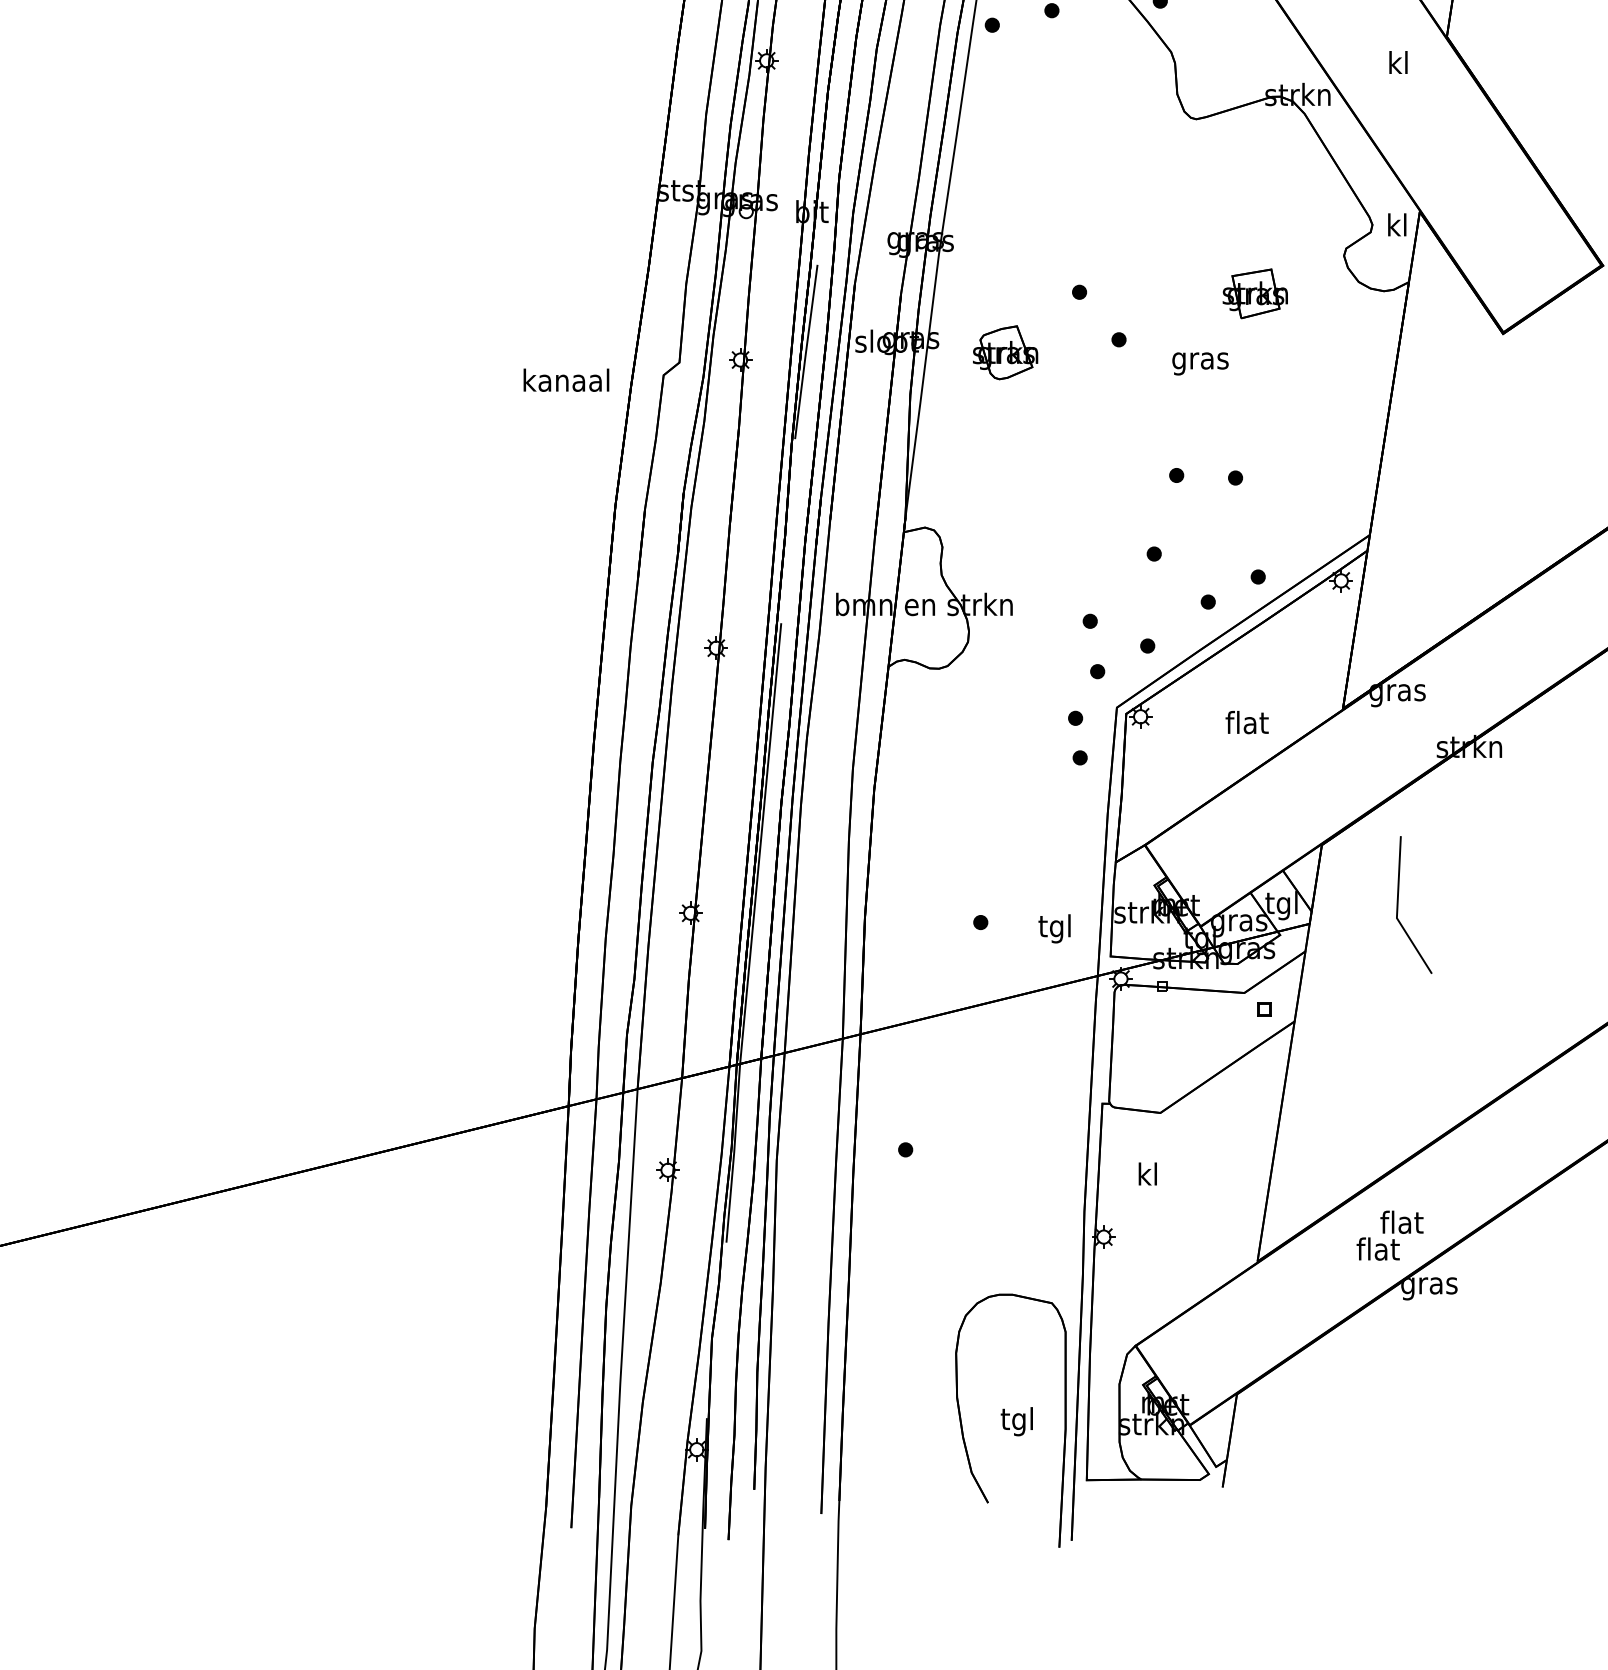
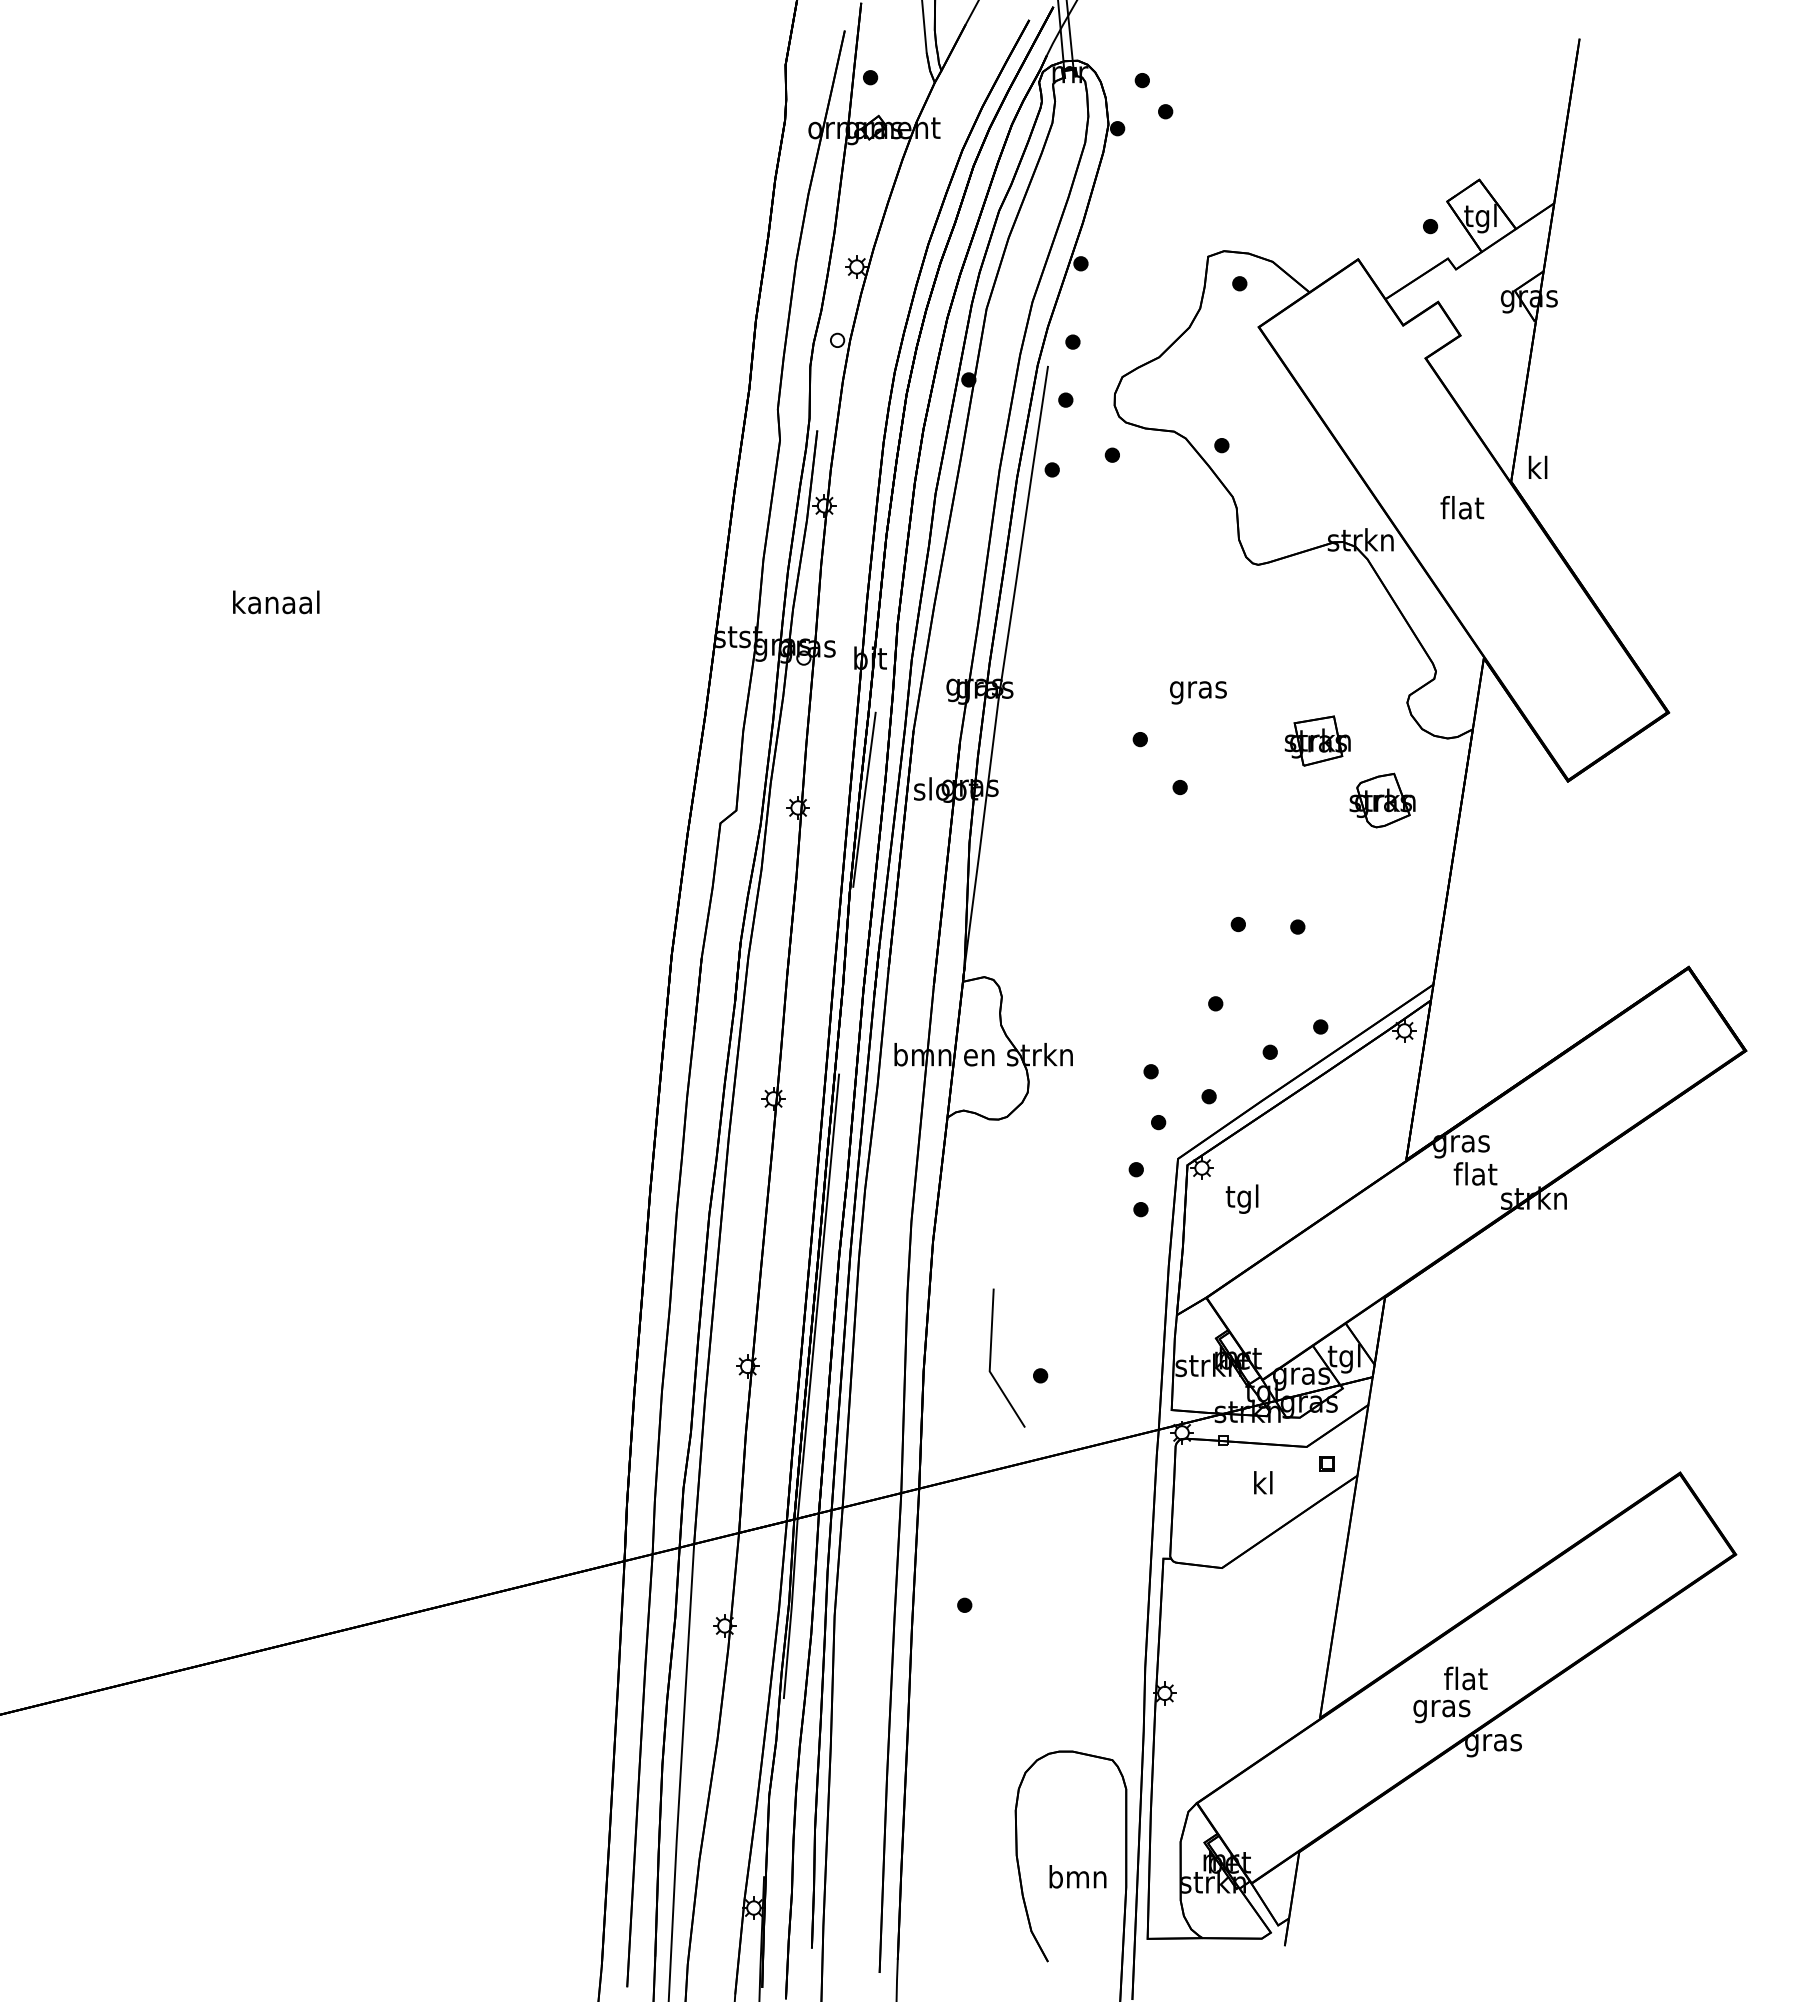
text: (1398, 62) -> (1462, 507), kl -> flat
text: (1396, 223) -> (1537, 466), moved
part: (1005, 352) -> (1382, 800), moved
text: (1200, 363) -> (1198, 692), moved
text: (566, 380) -> (276, 602), moved
text: (1247, 722) -> (1475, 1173), moved
line: (1398, 904) -> (991, 1357), moved
text: (1053, 928) -> (1241, 1198), moved
text: (1148, 1173) -> (1263, 1482), moved
text: (1377, 1252) -> (1441, 1708), flat -> gras
text: (1017, 1421) -> (1077, 1879), tgl -> bmn

